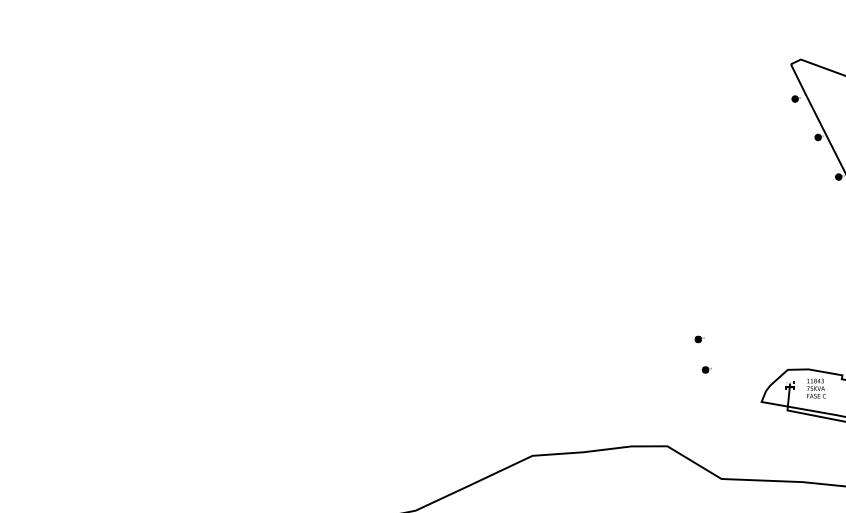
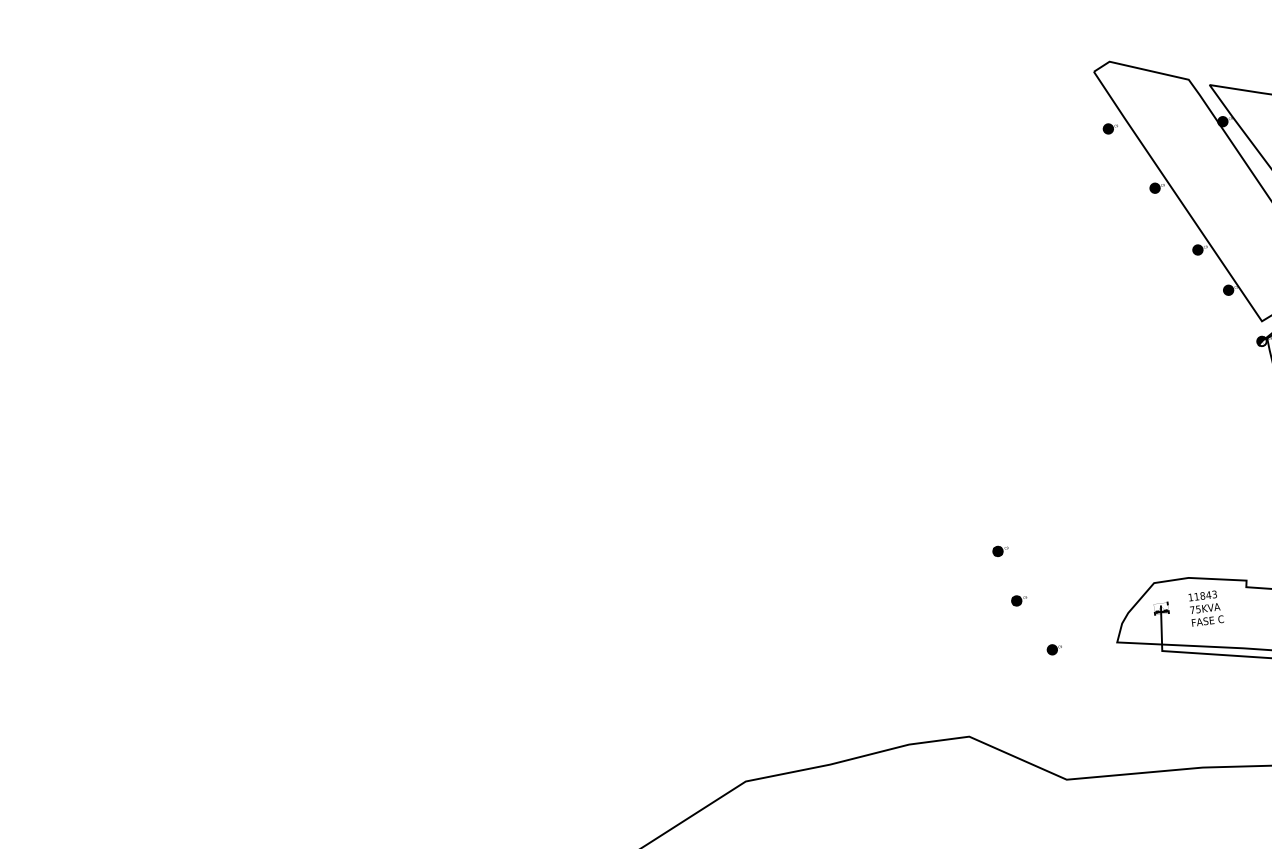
part: (723, 401) -> (1053, 649), added

